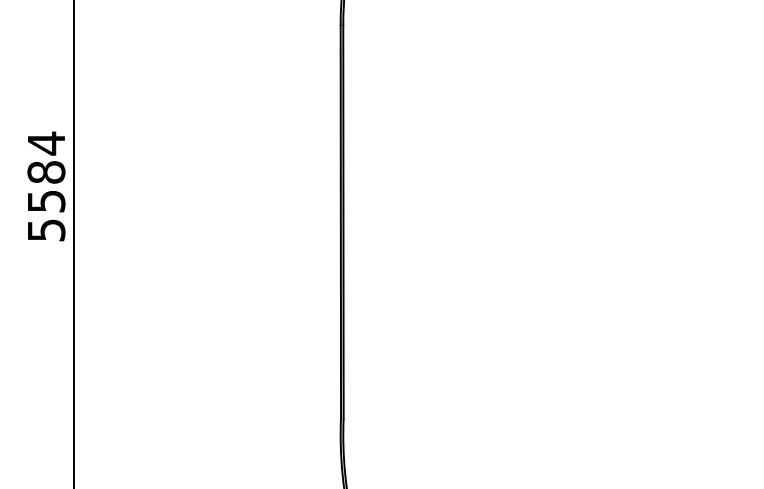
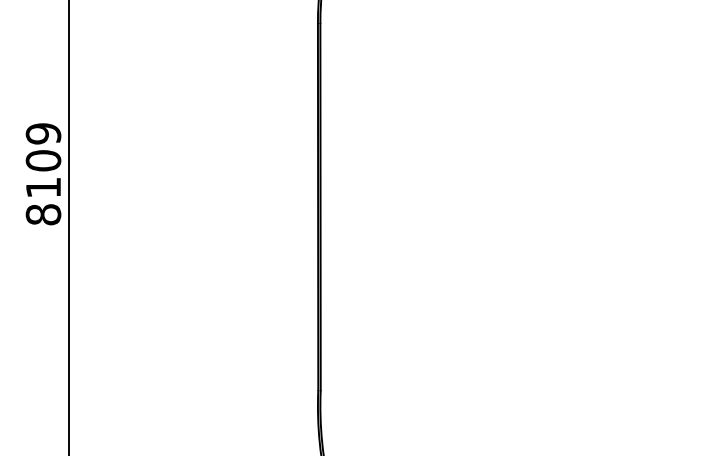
text: (46, 186) -> (43, 173), 5584 -> 8109

